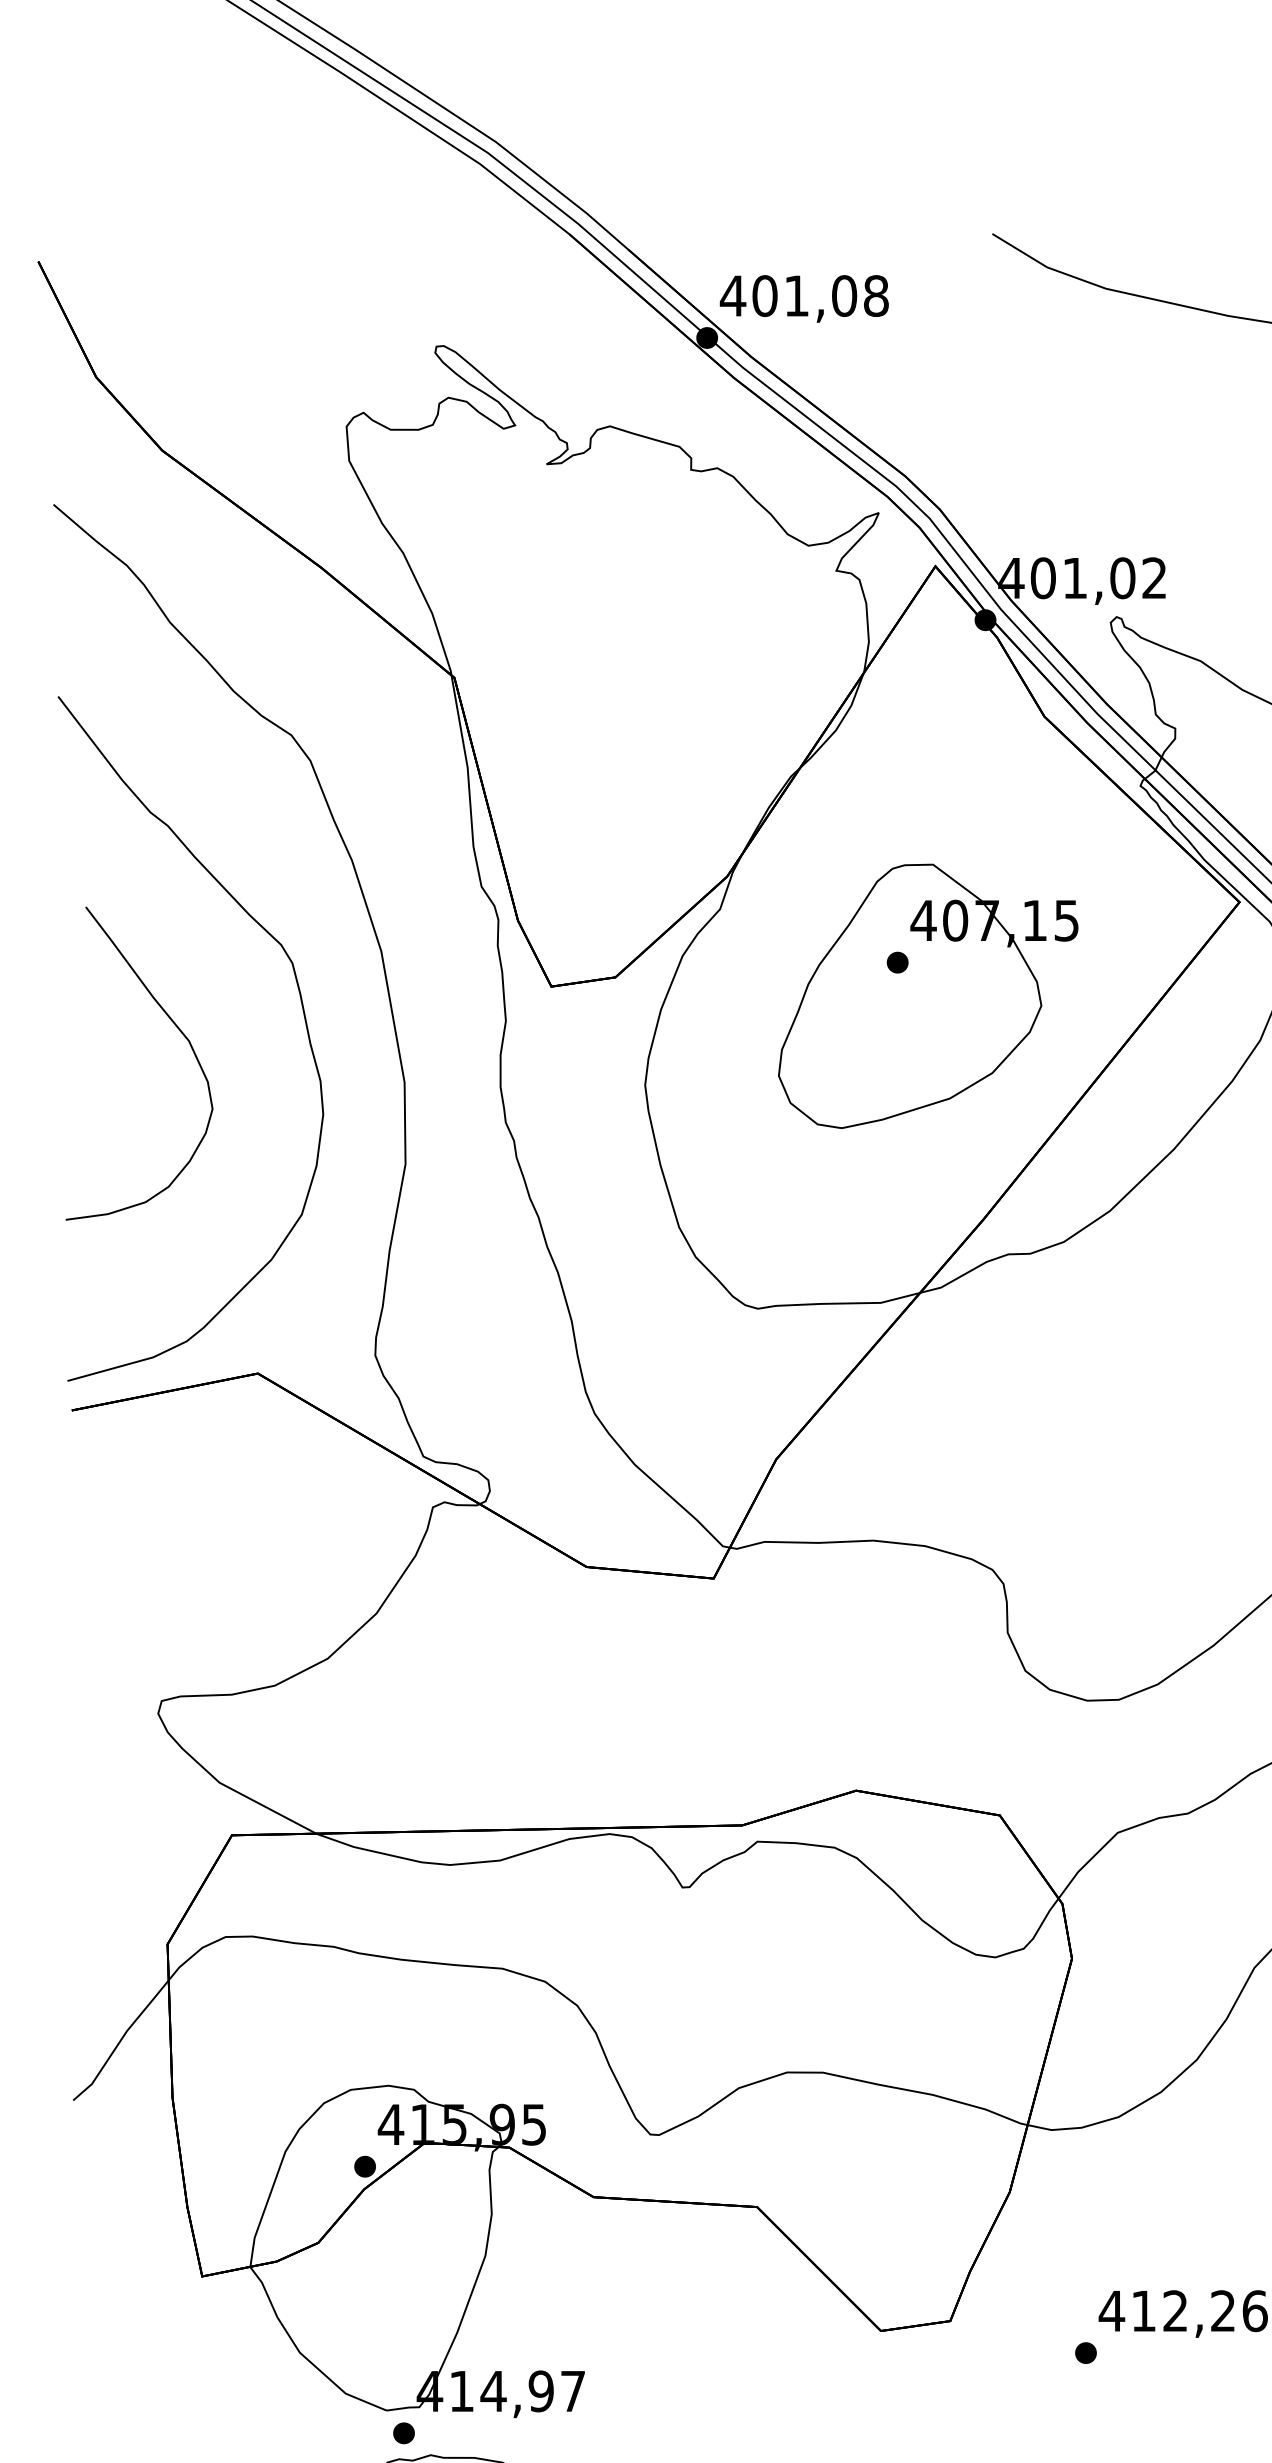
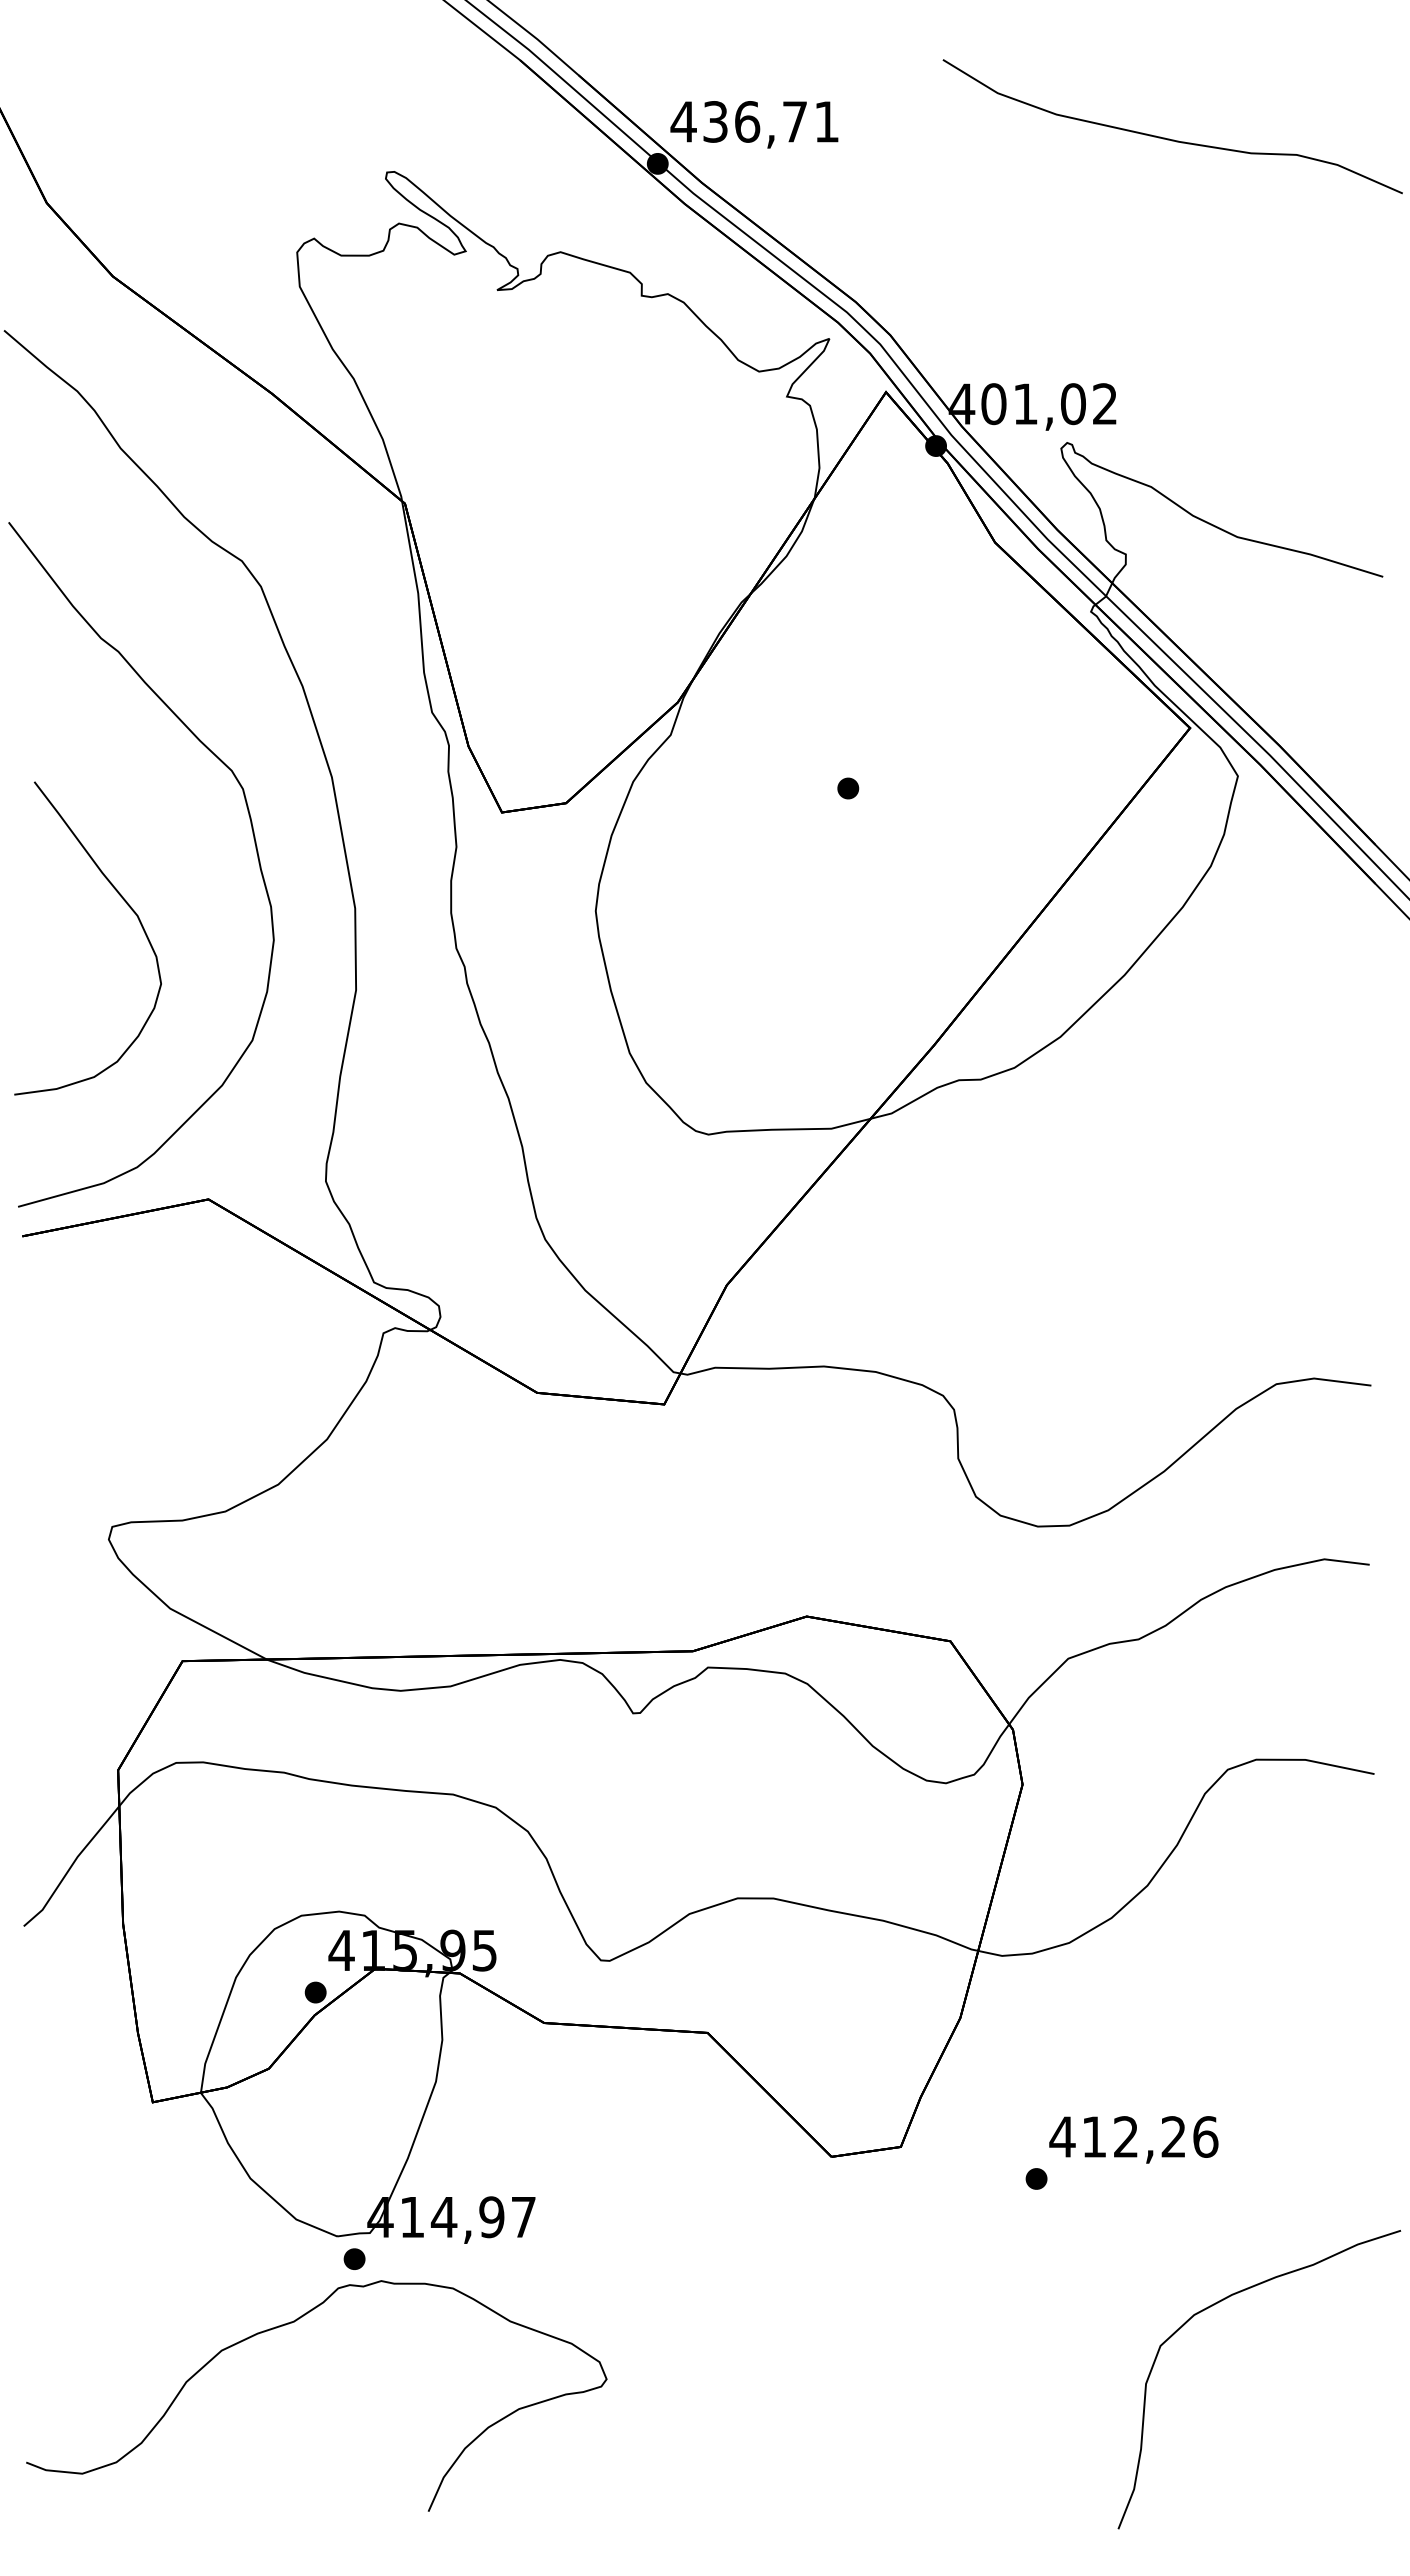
text: (820, 295) -> (771, 121), 401,08 -> 436,71
part: (927, 995) -> (878, 821), removed
curve: (178, 1030) -> (127, 905), moved

